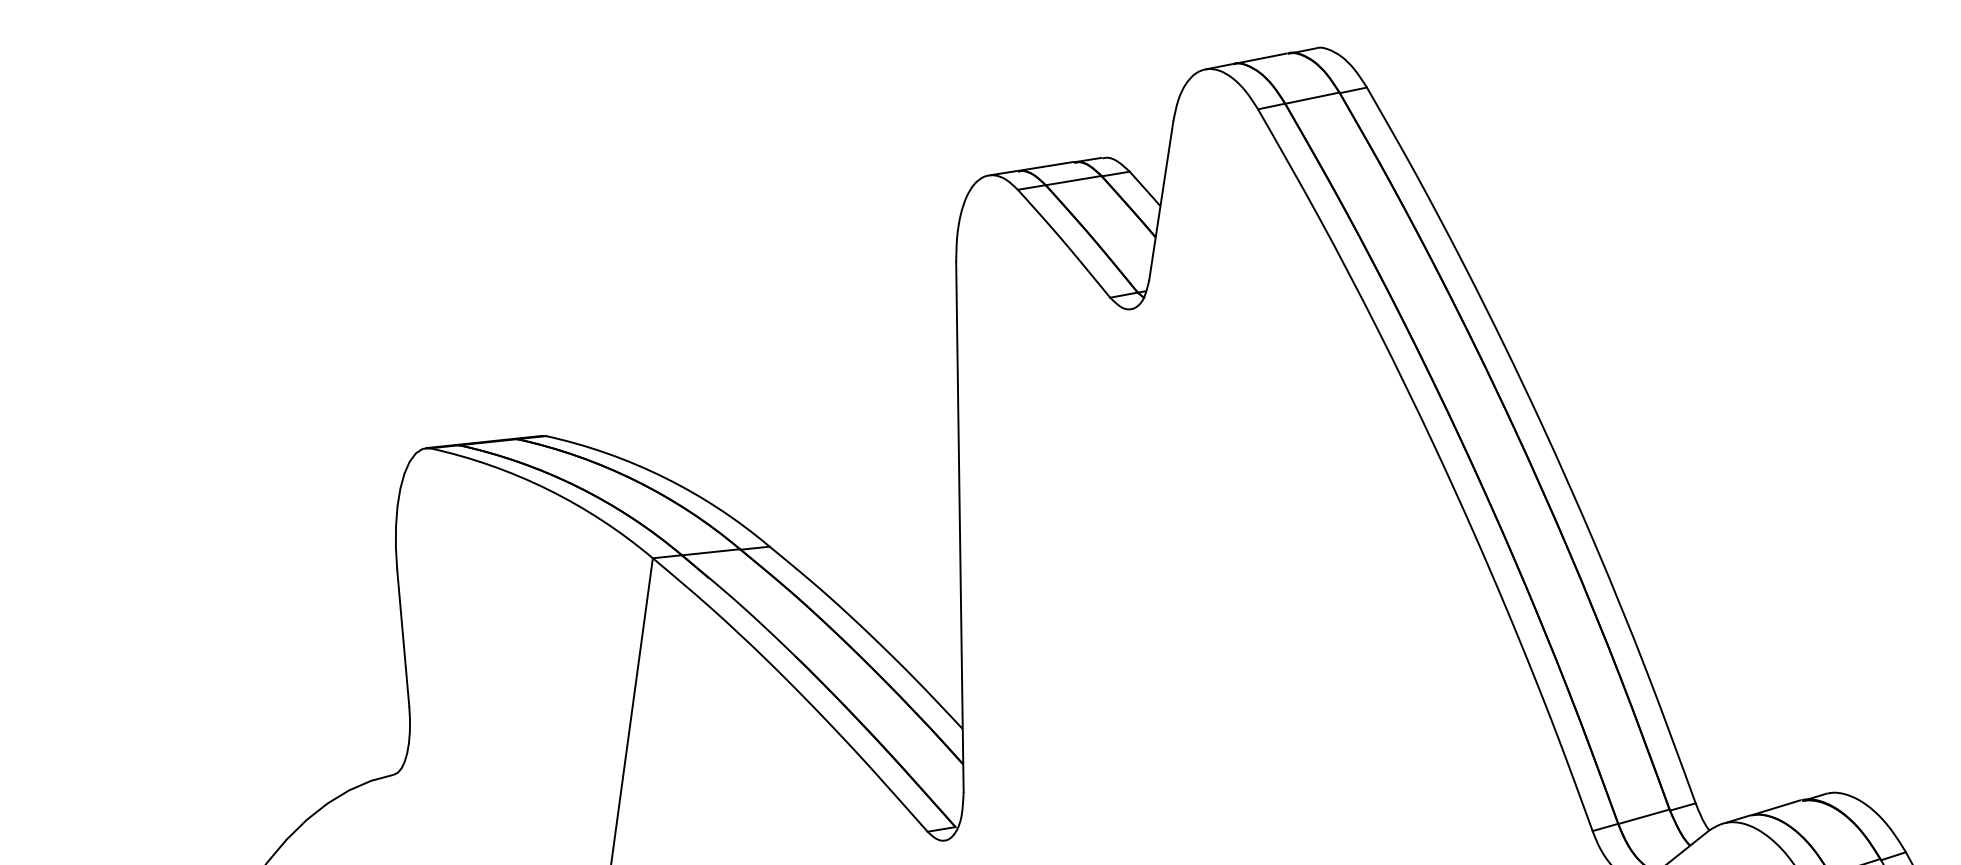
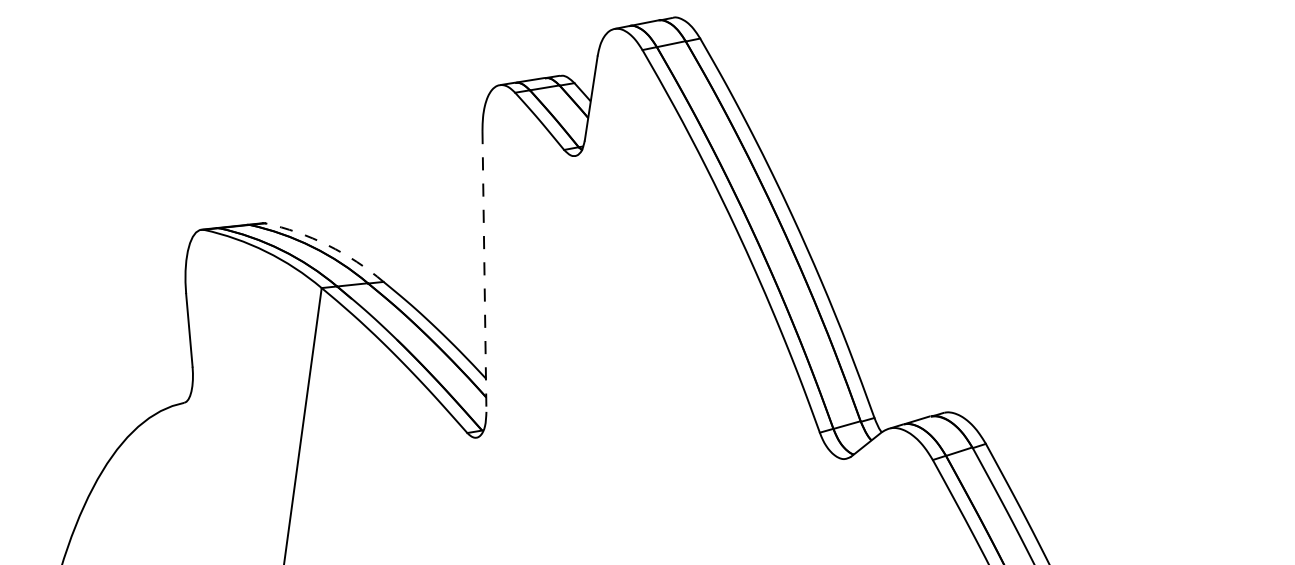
arc: (663, 477) -> (327, 245), solid -> dashed
line: (959, 527) -> (484, 271), solid -> dashed

